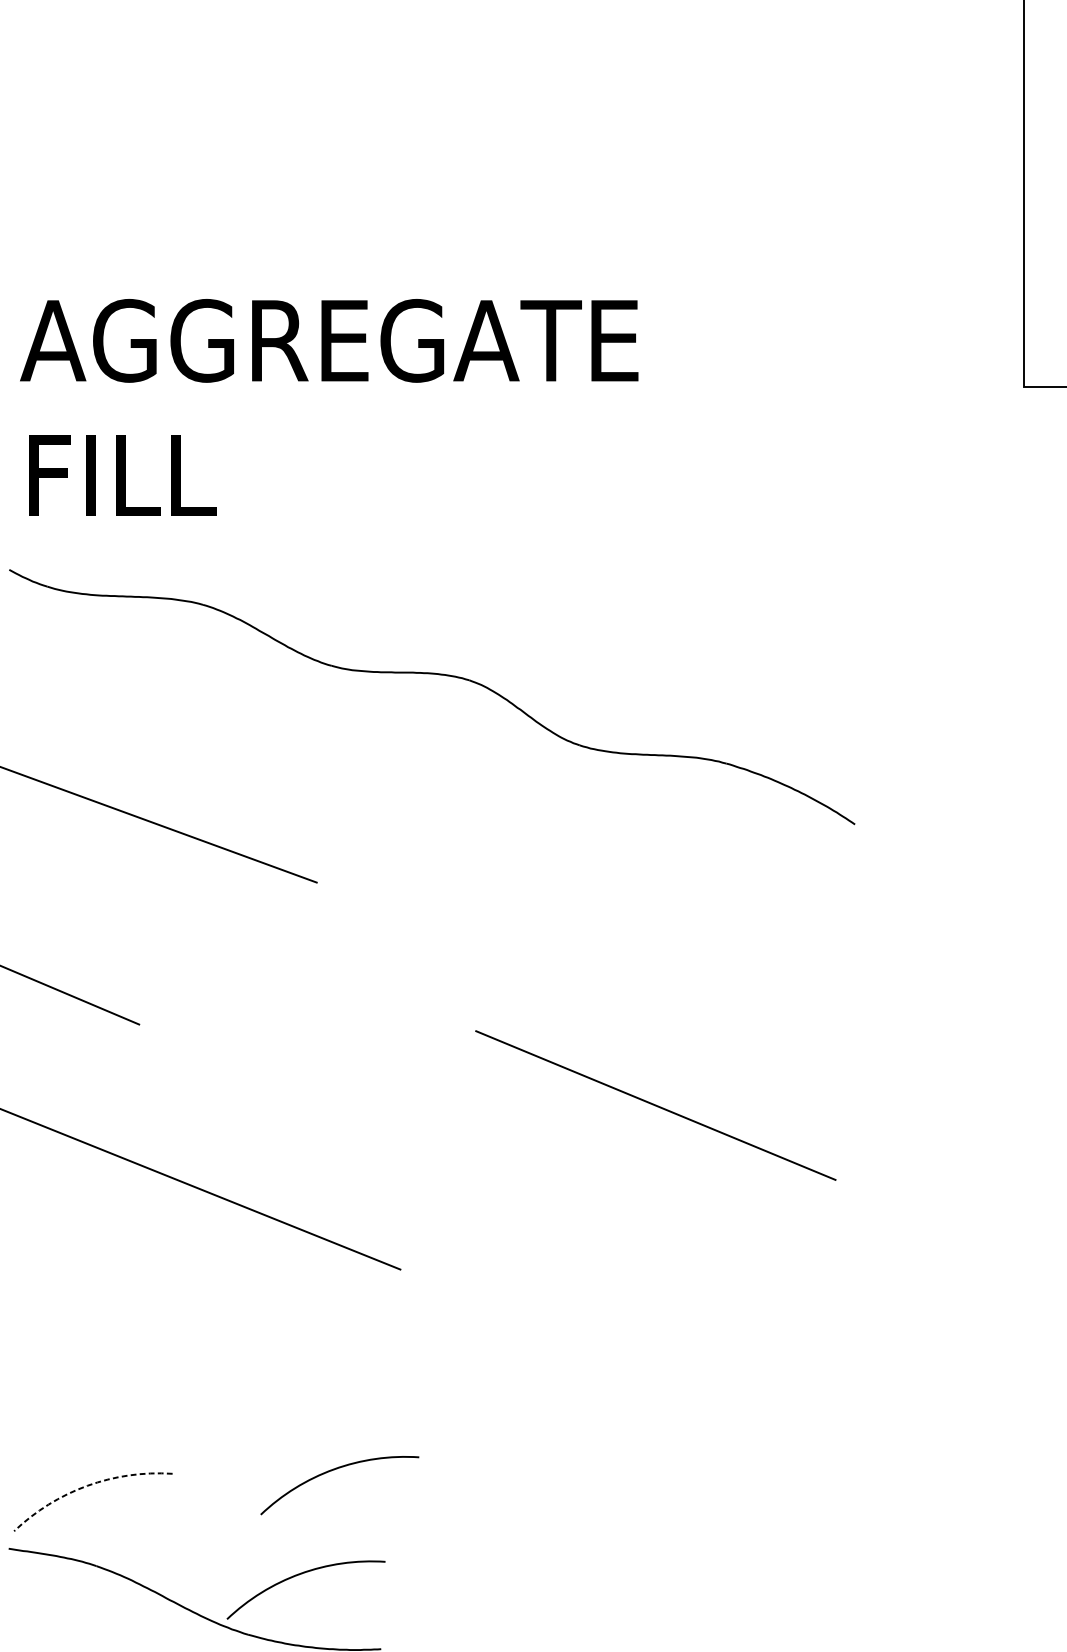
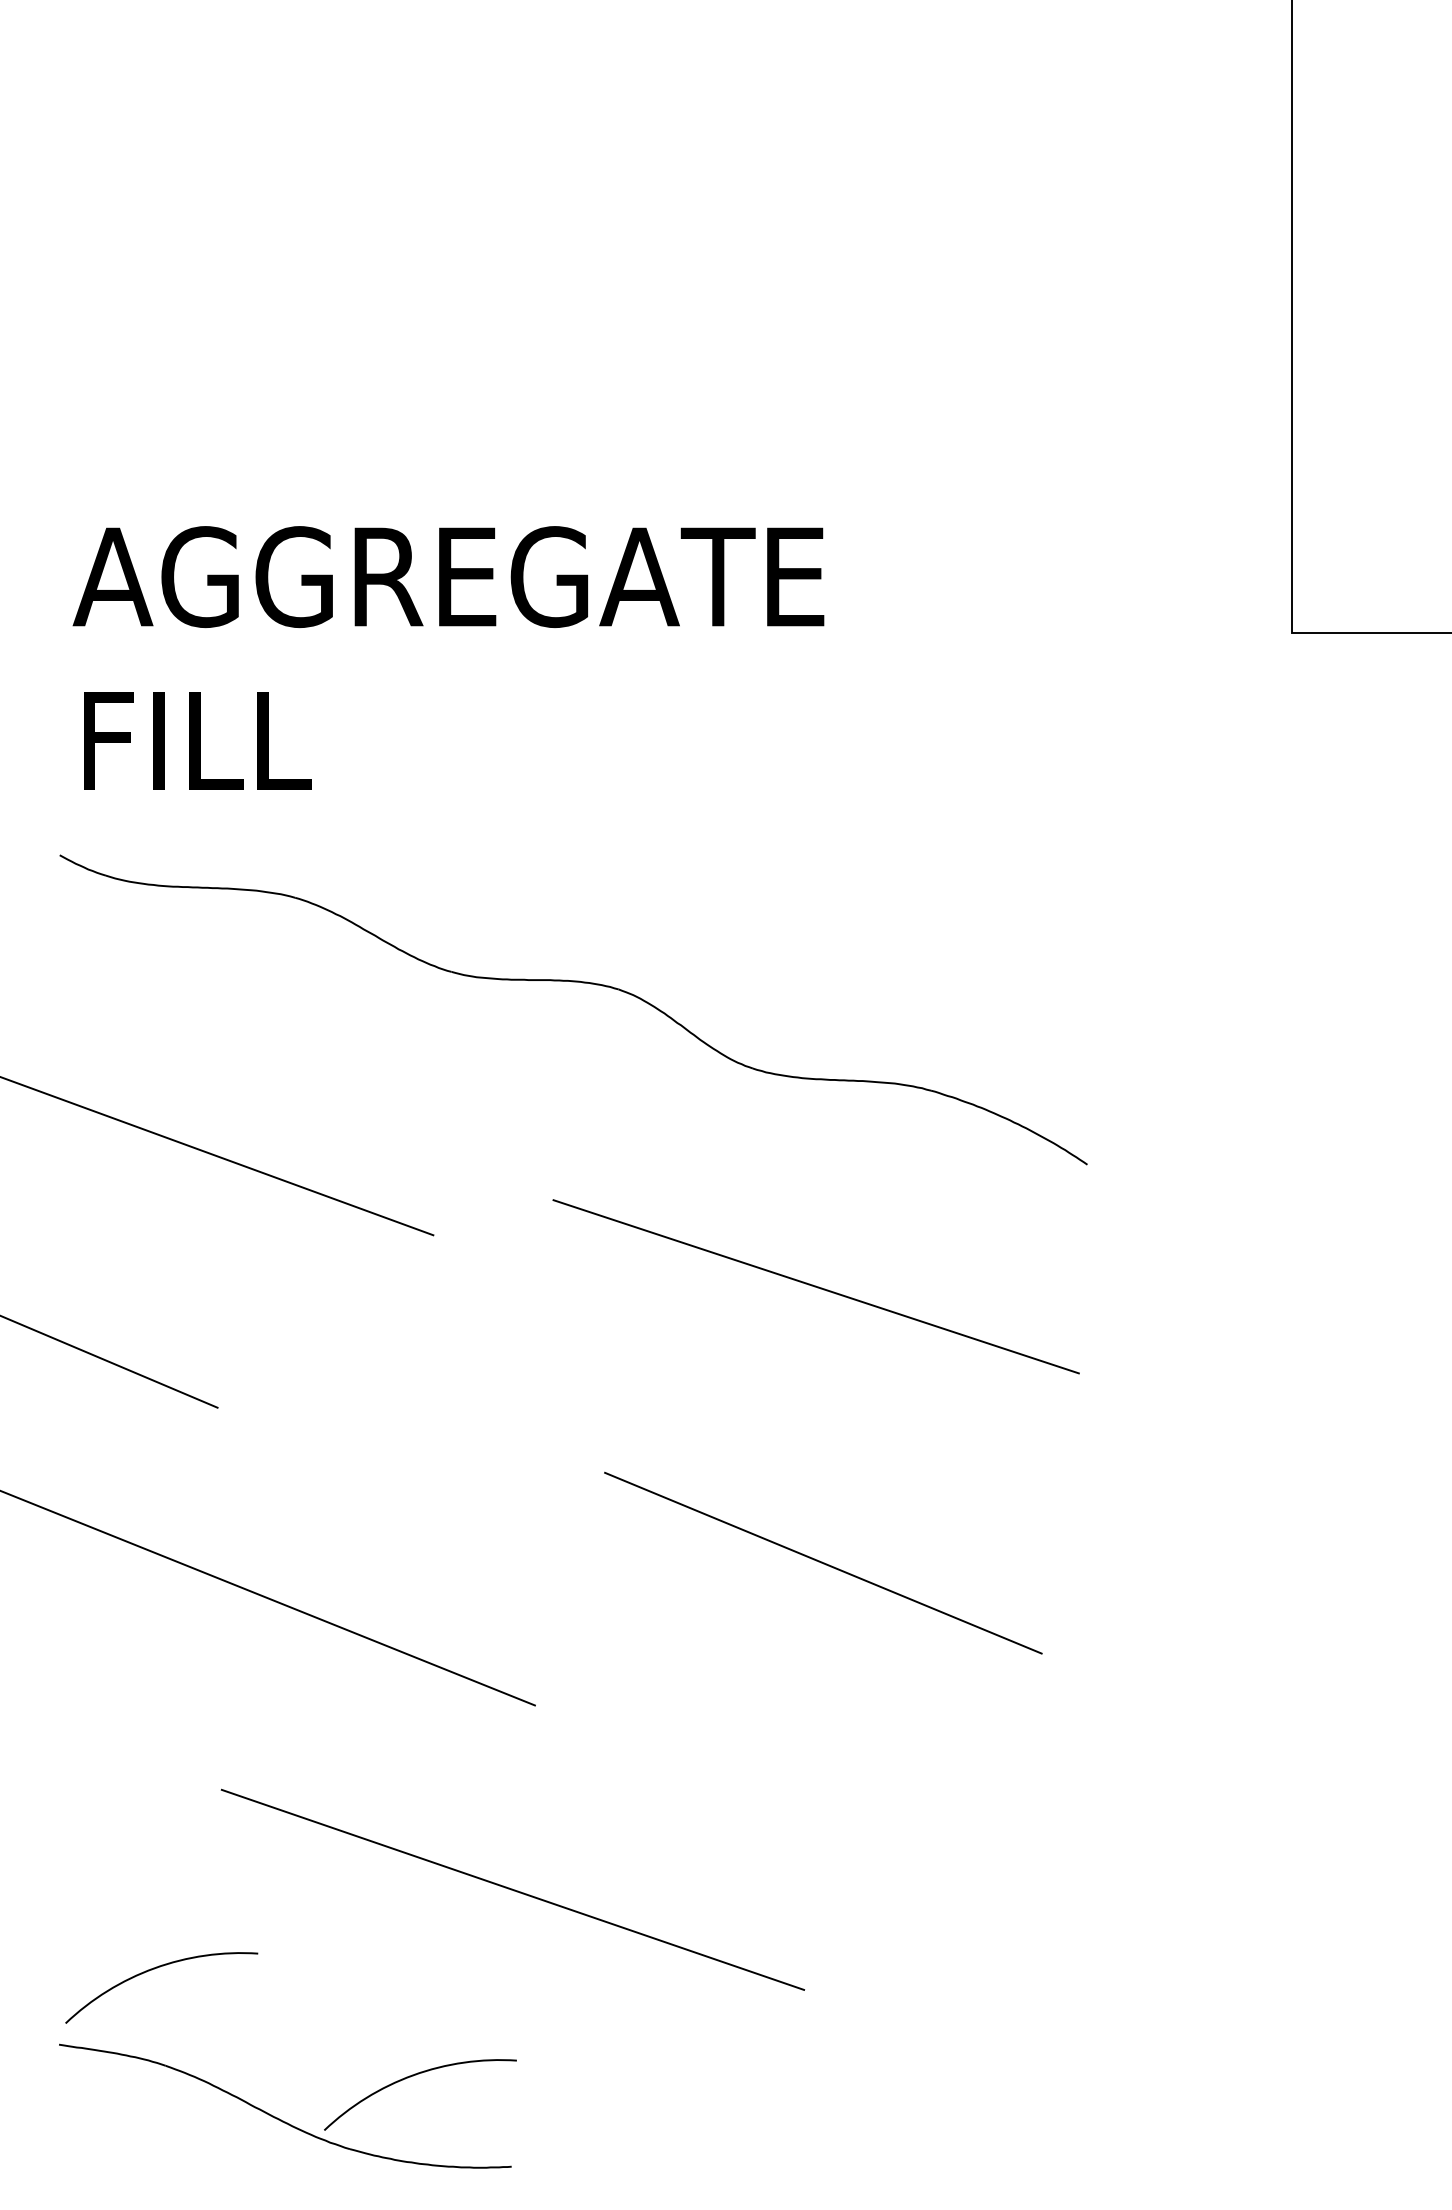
line: (631, 924) -> (815, 1286), added
line: (655, 1104) -> (823, 1562), moved
line: (381, 1421) -> (512, 1889), added
arc: (334, 1470) -> (454, 1949), removed
arc: (87, 1486) -> (154, 1968), dashed -> solid

